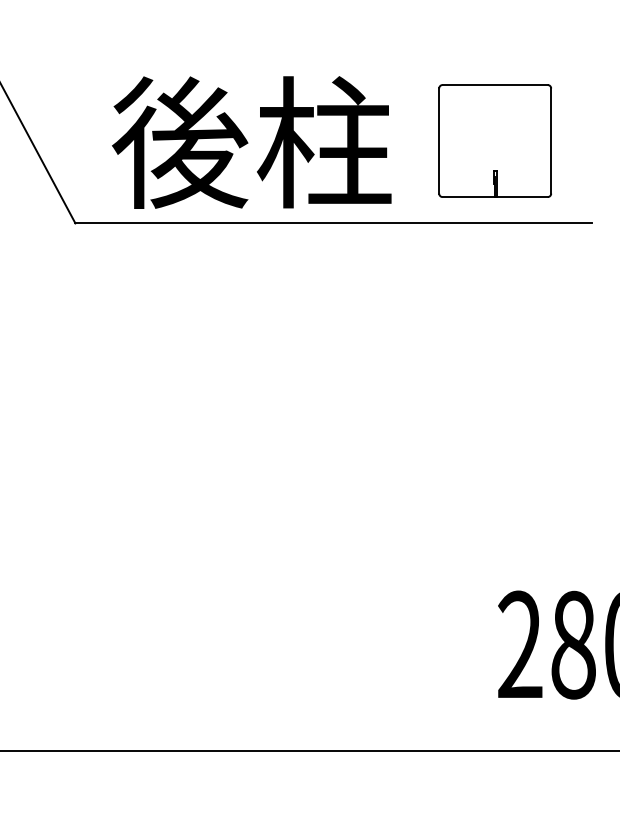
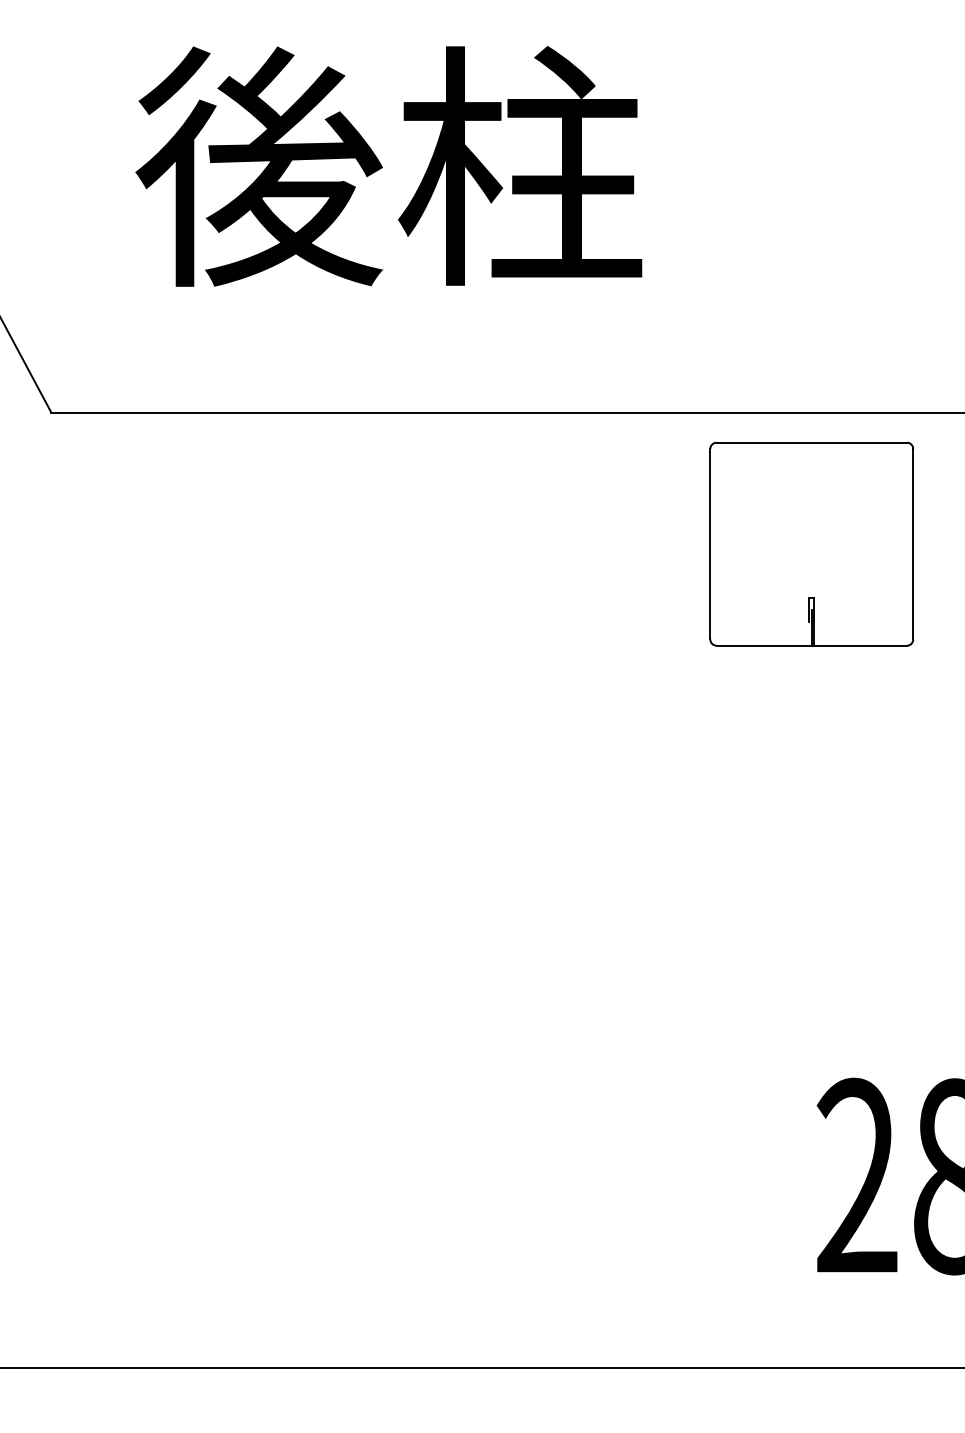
part: (494, 140) -> (810, 543), moved
text: (251, 142) -> (388, 166), moved

